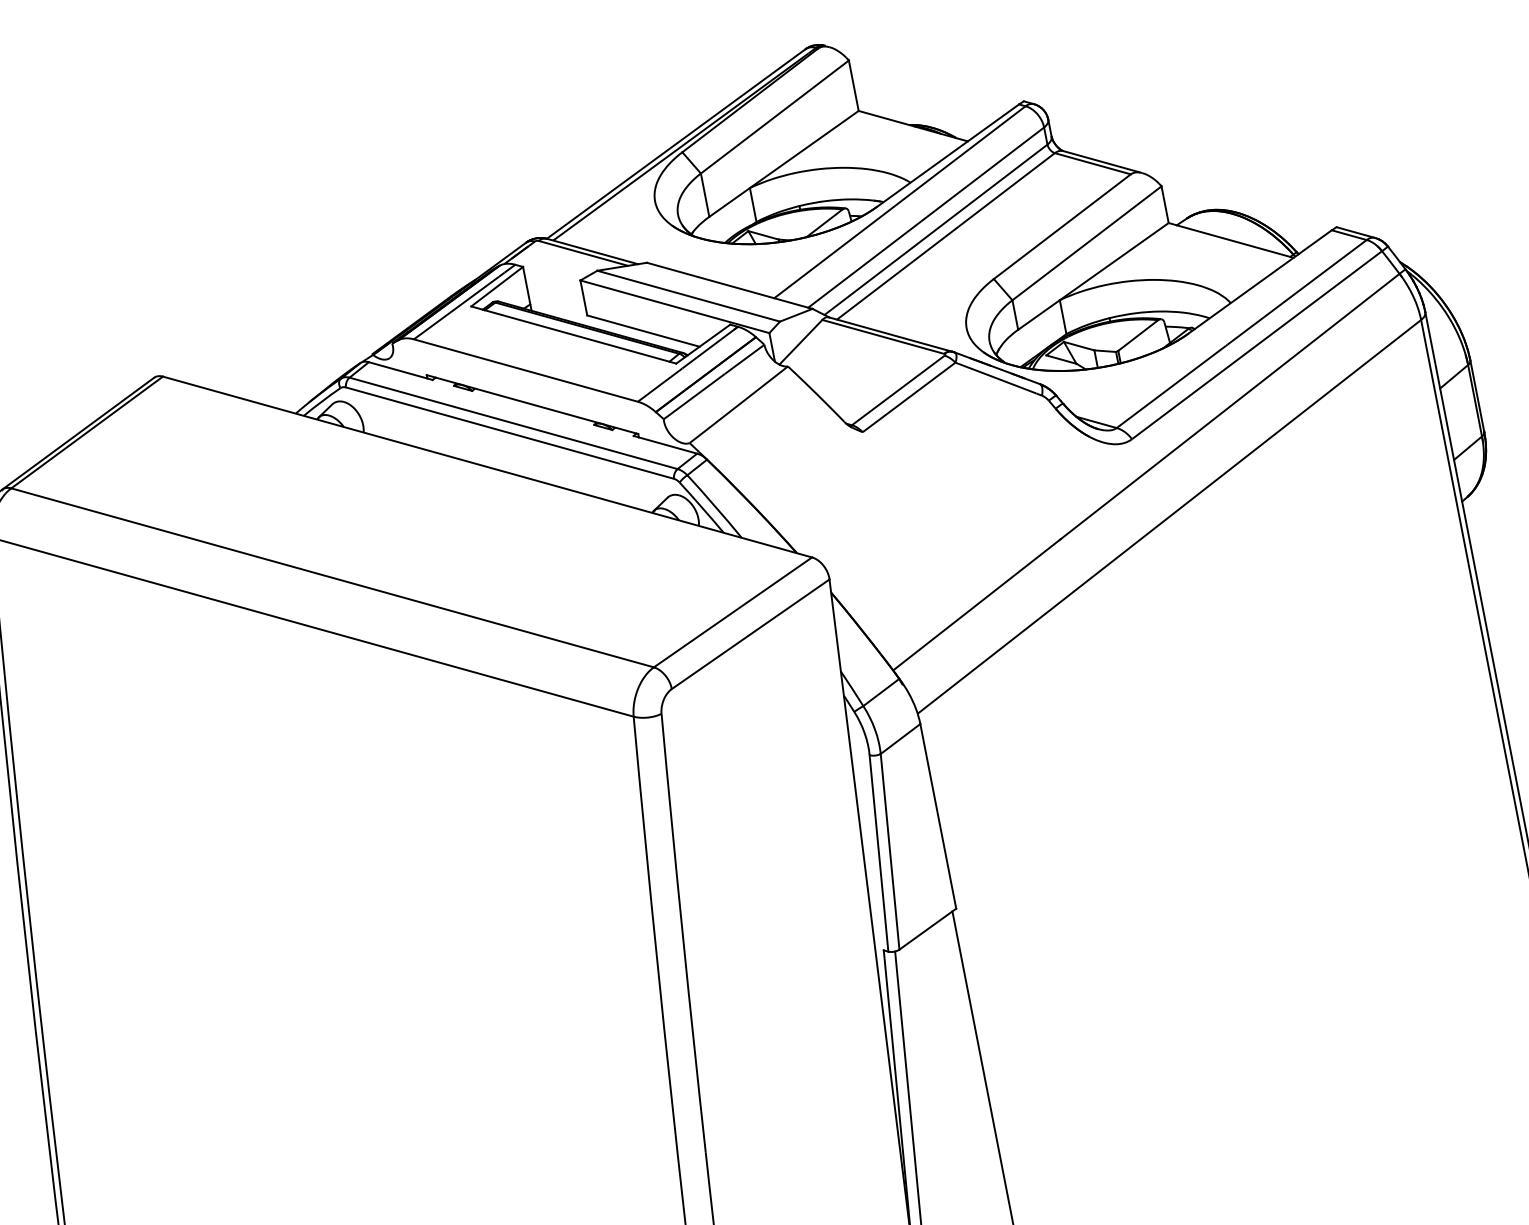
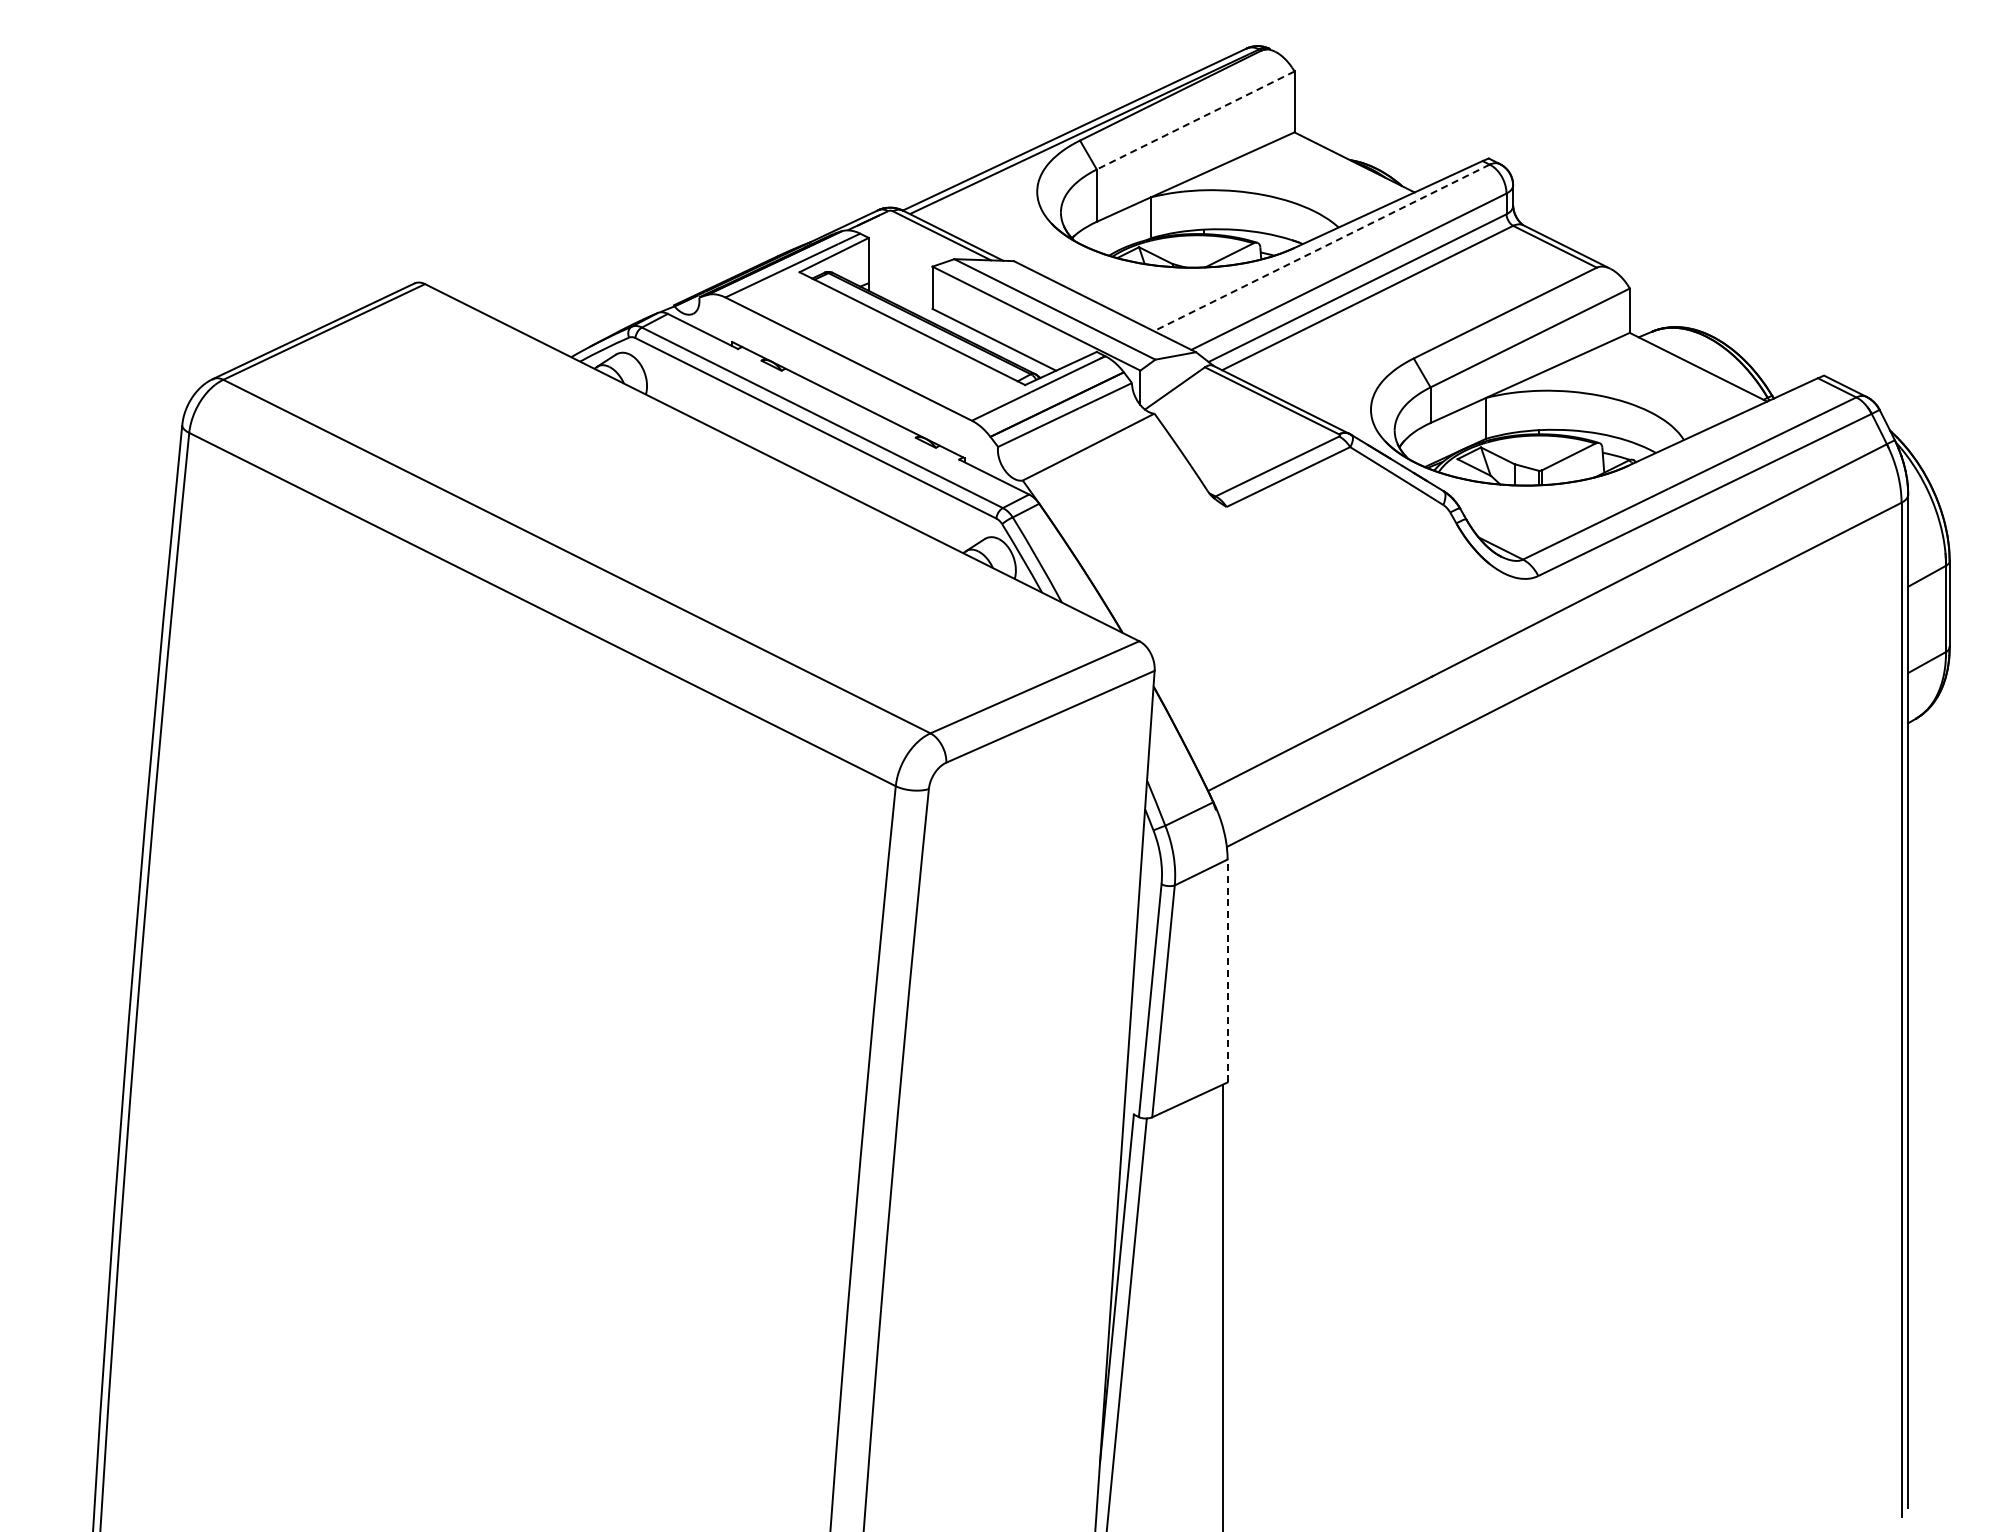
line: (774, 117) -> (1195, 120), solid -> dashed
line: (899, 202) -> (1321, 248), solid -> dashed
line: (938, 815) -> (1227, 970), solid -> dashed

